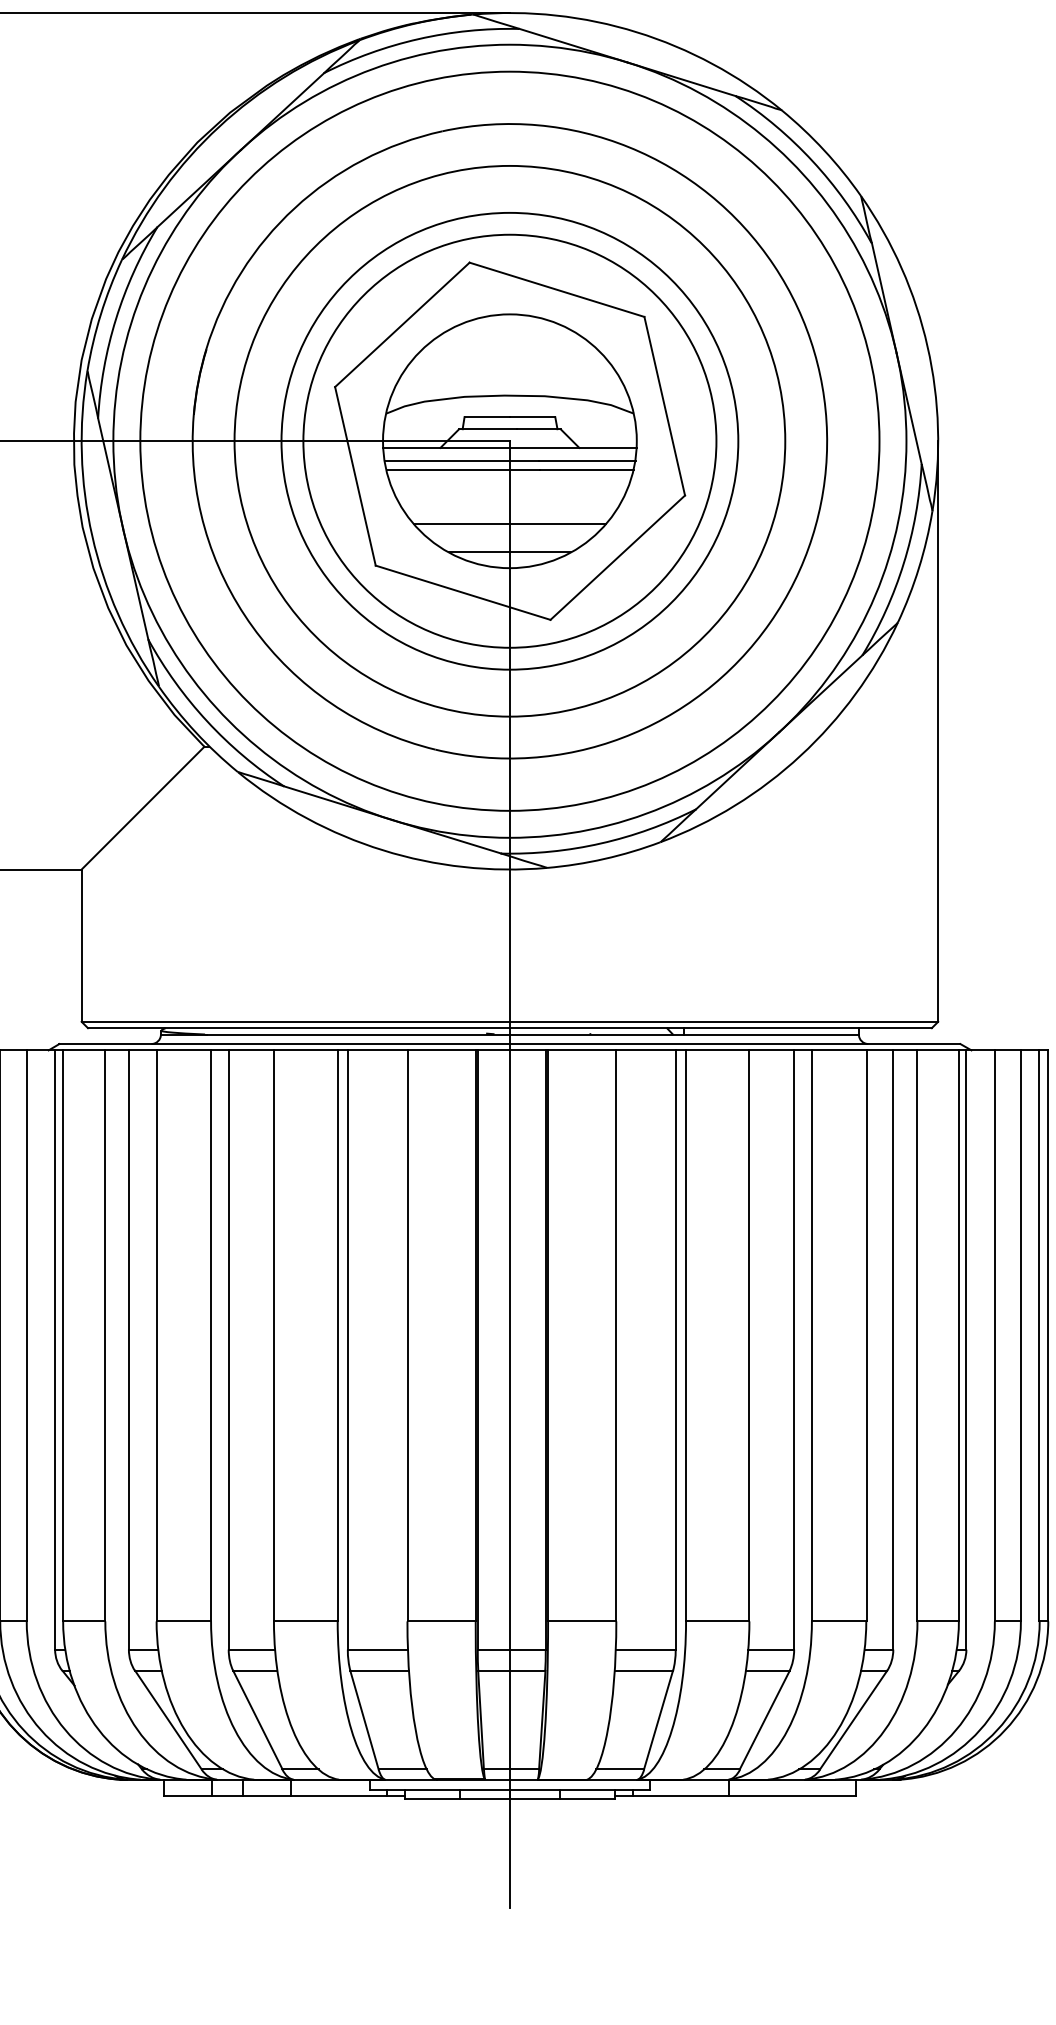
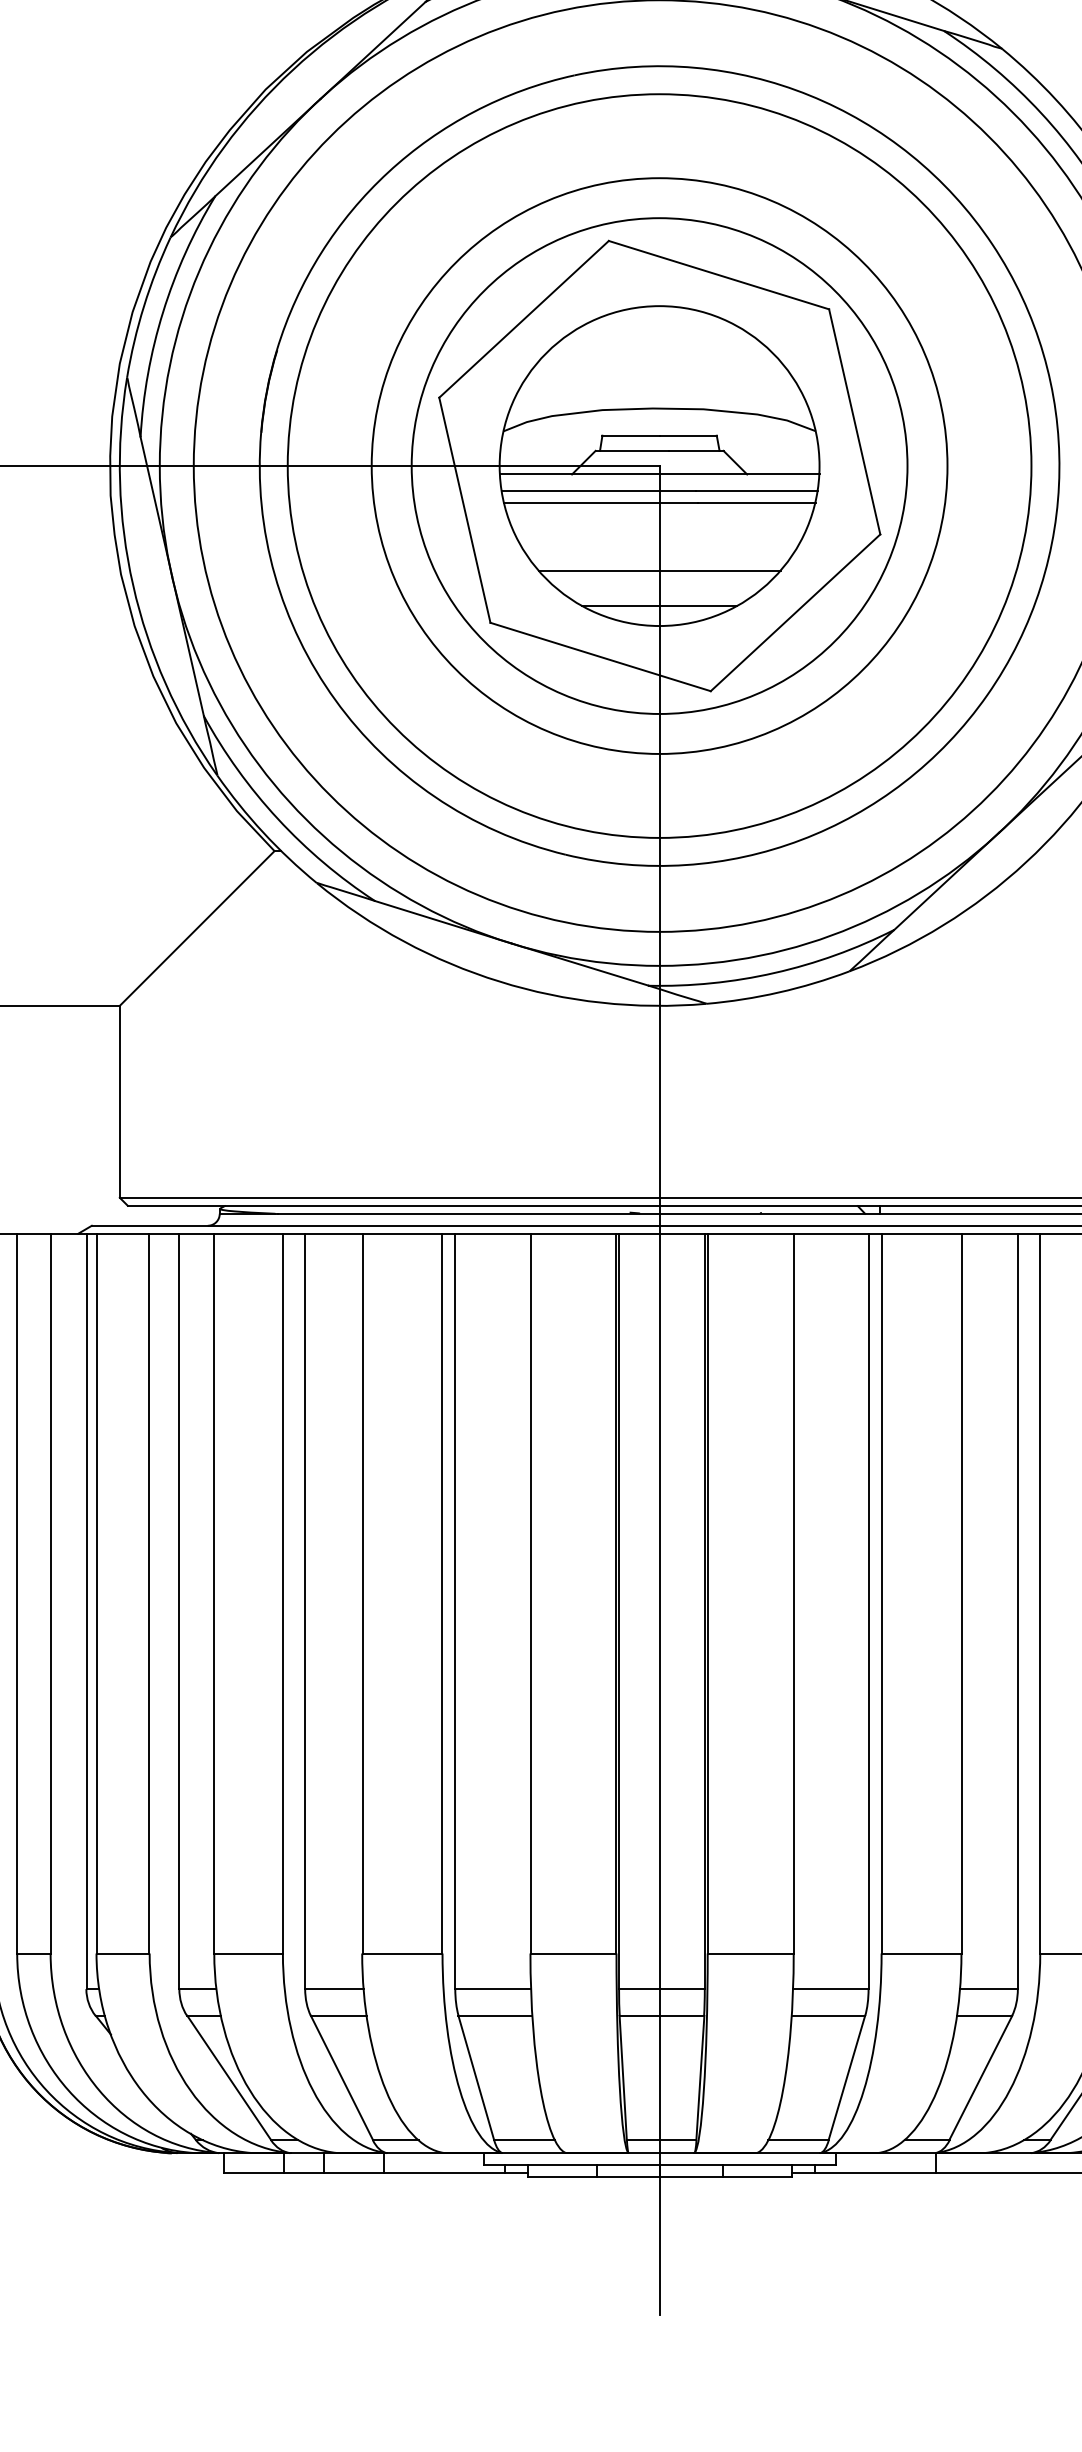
circle: (509, 440) -> (659, 465), size x0.71
circle: (509, 441) -> (659, 466), size x1.43

